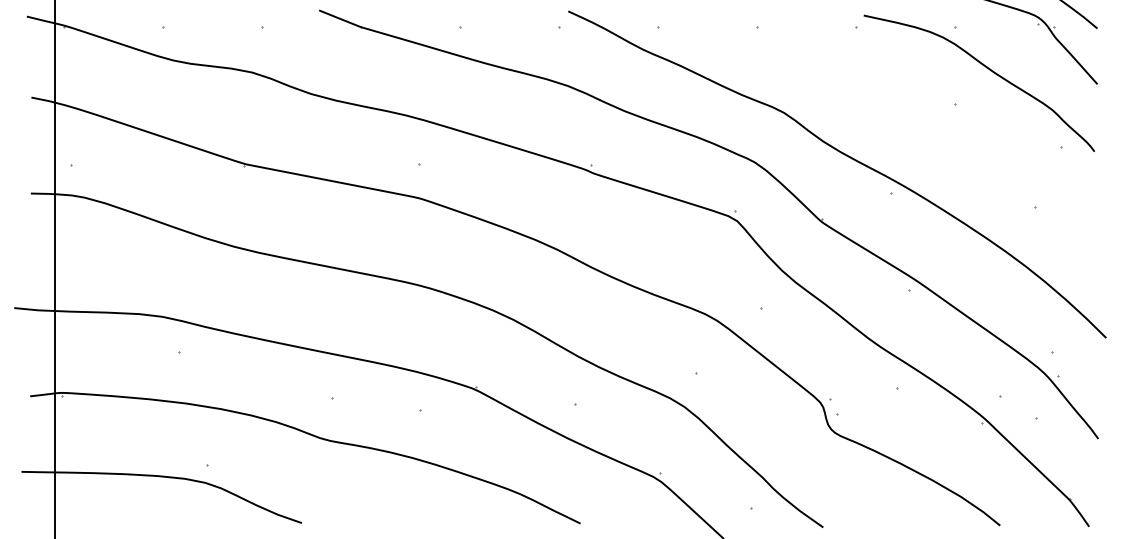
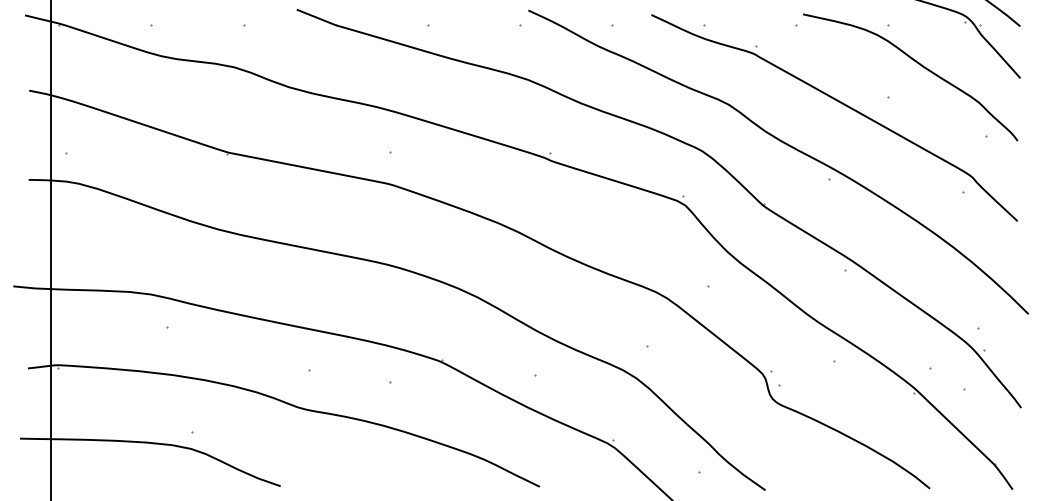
part: (903, 111) -> (840, 103), added

